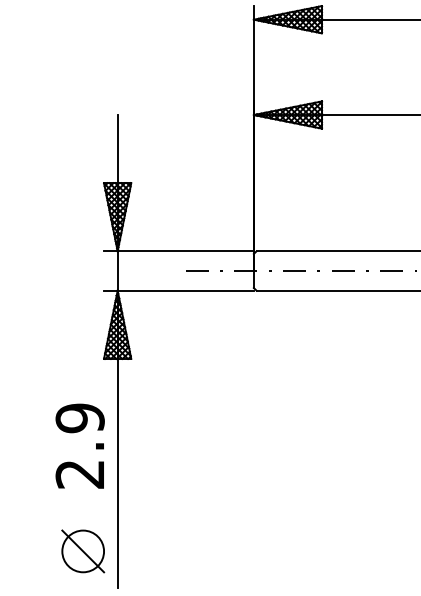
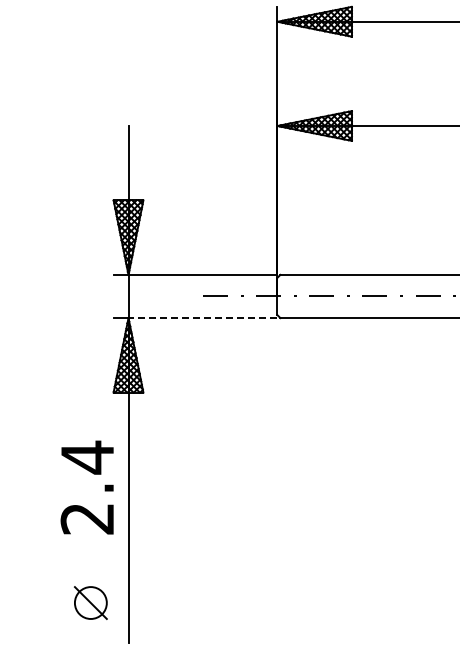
line: (185, 291) -> (202, 318), solid -> dashed
text: (80, 418) -> (87, 457), 2.9 -> 2.4
part: (82, 550) -> (90, 602), size x0.7

